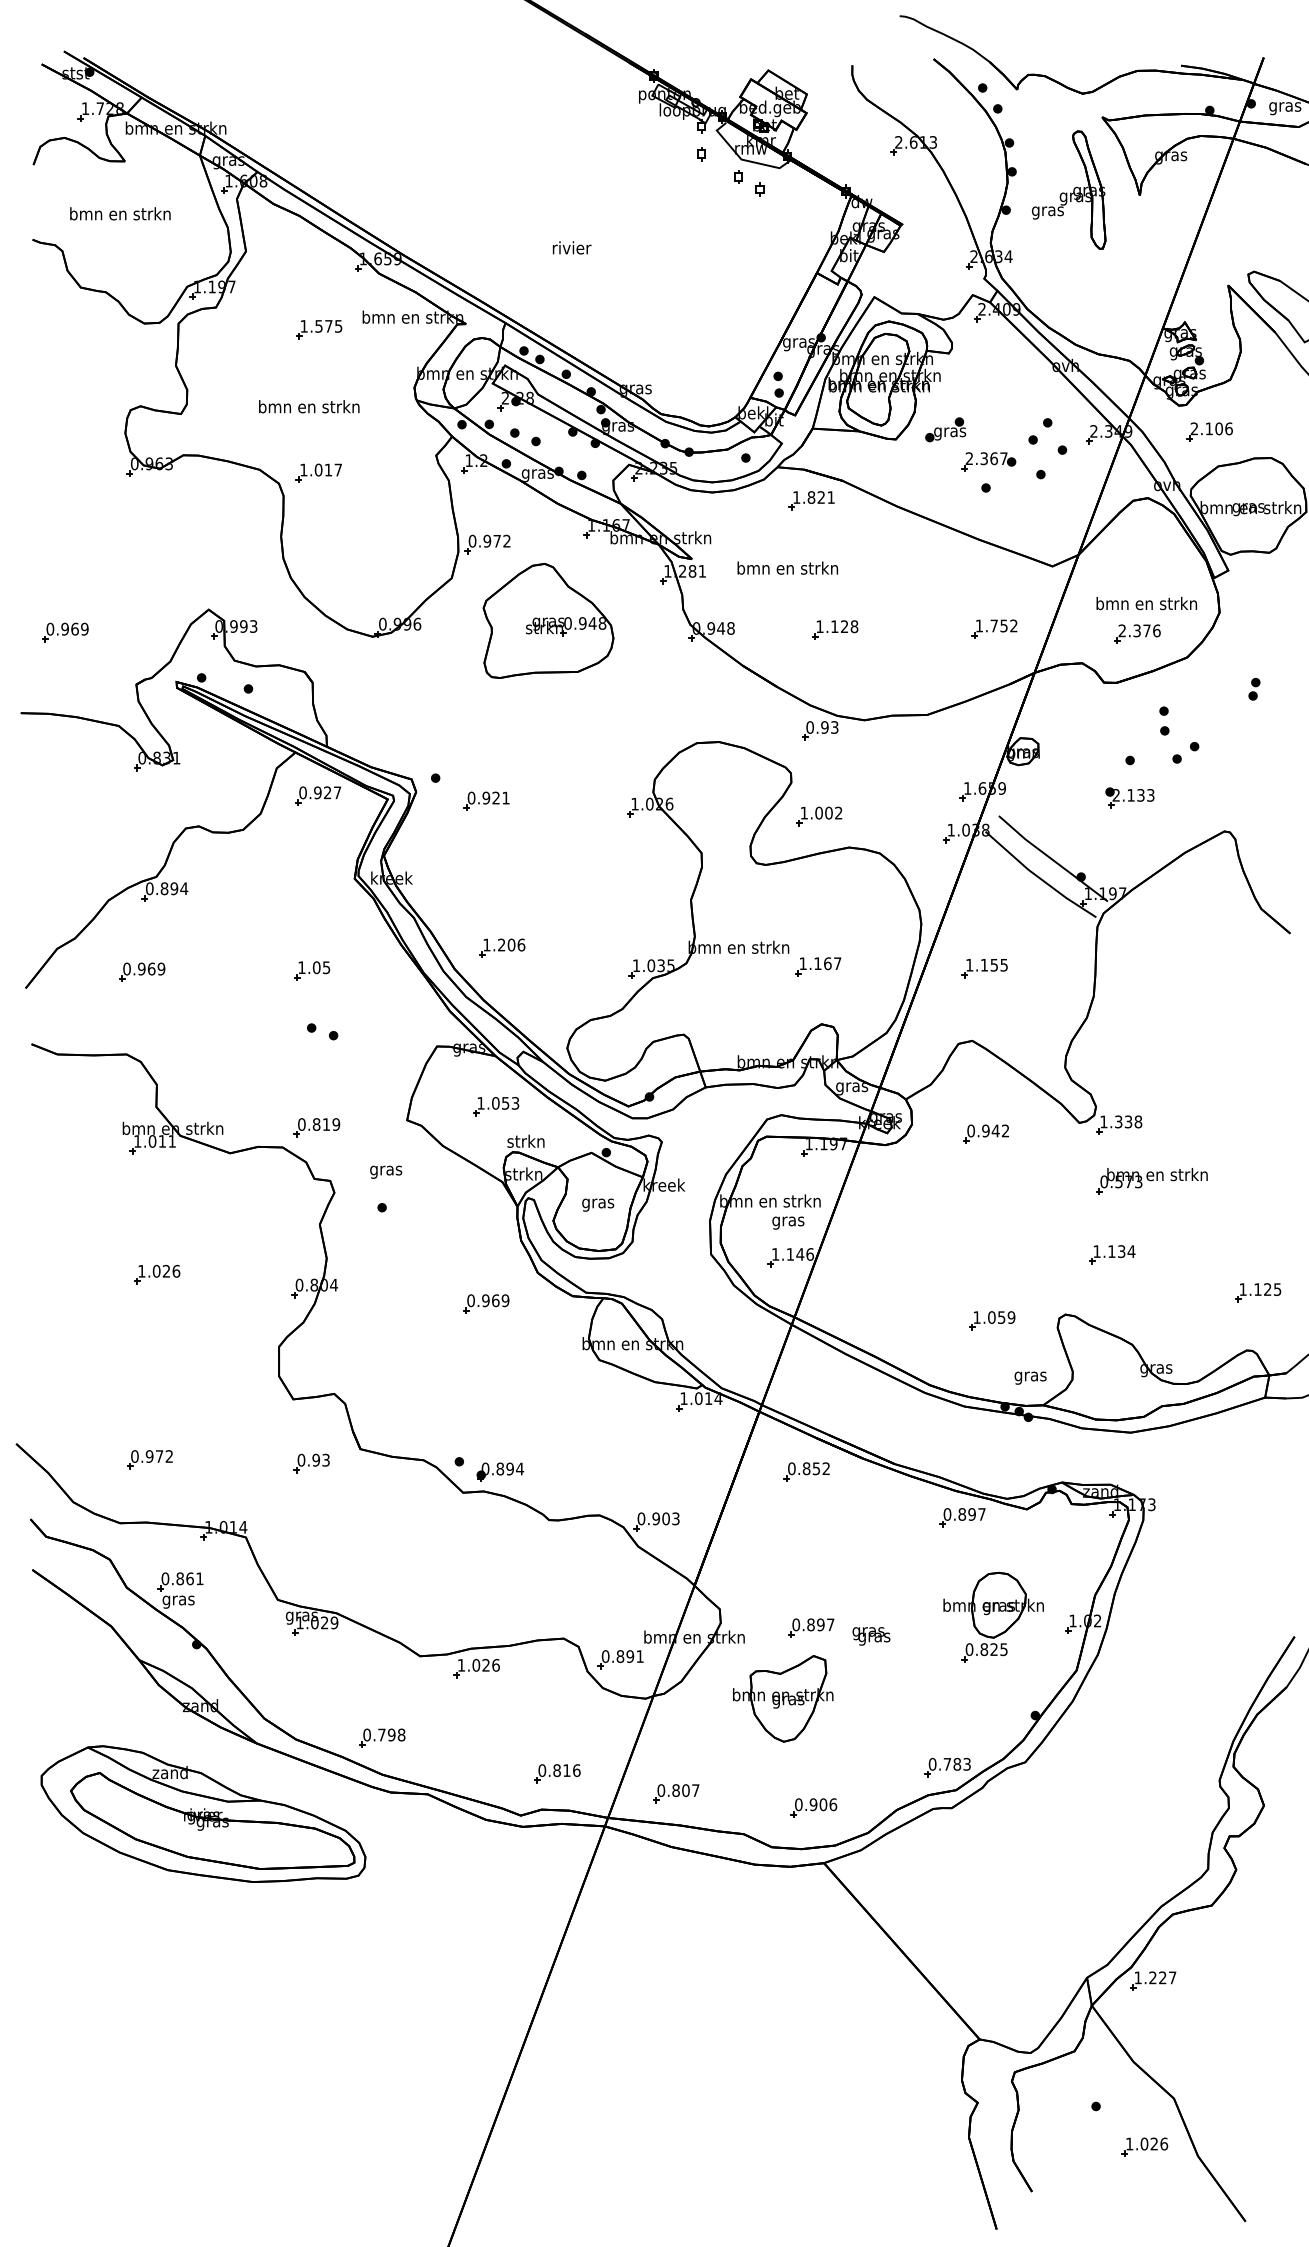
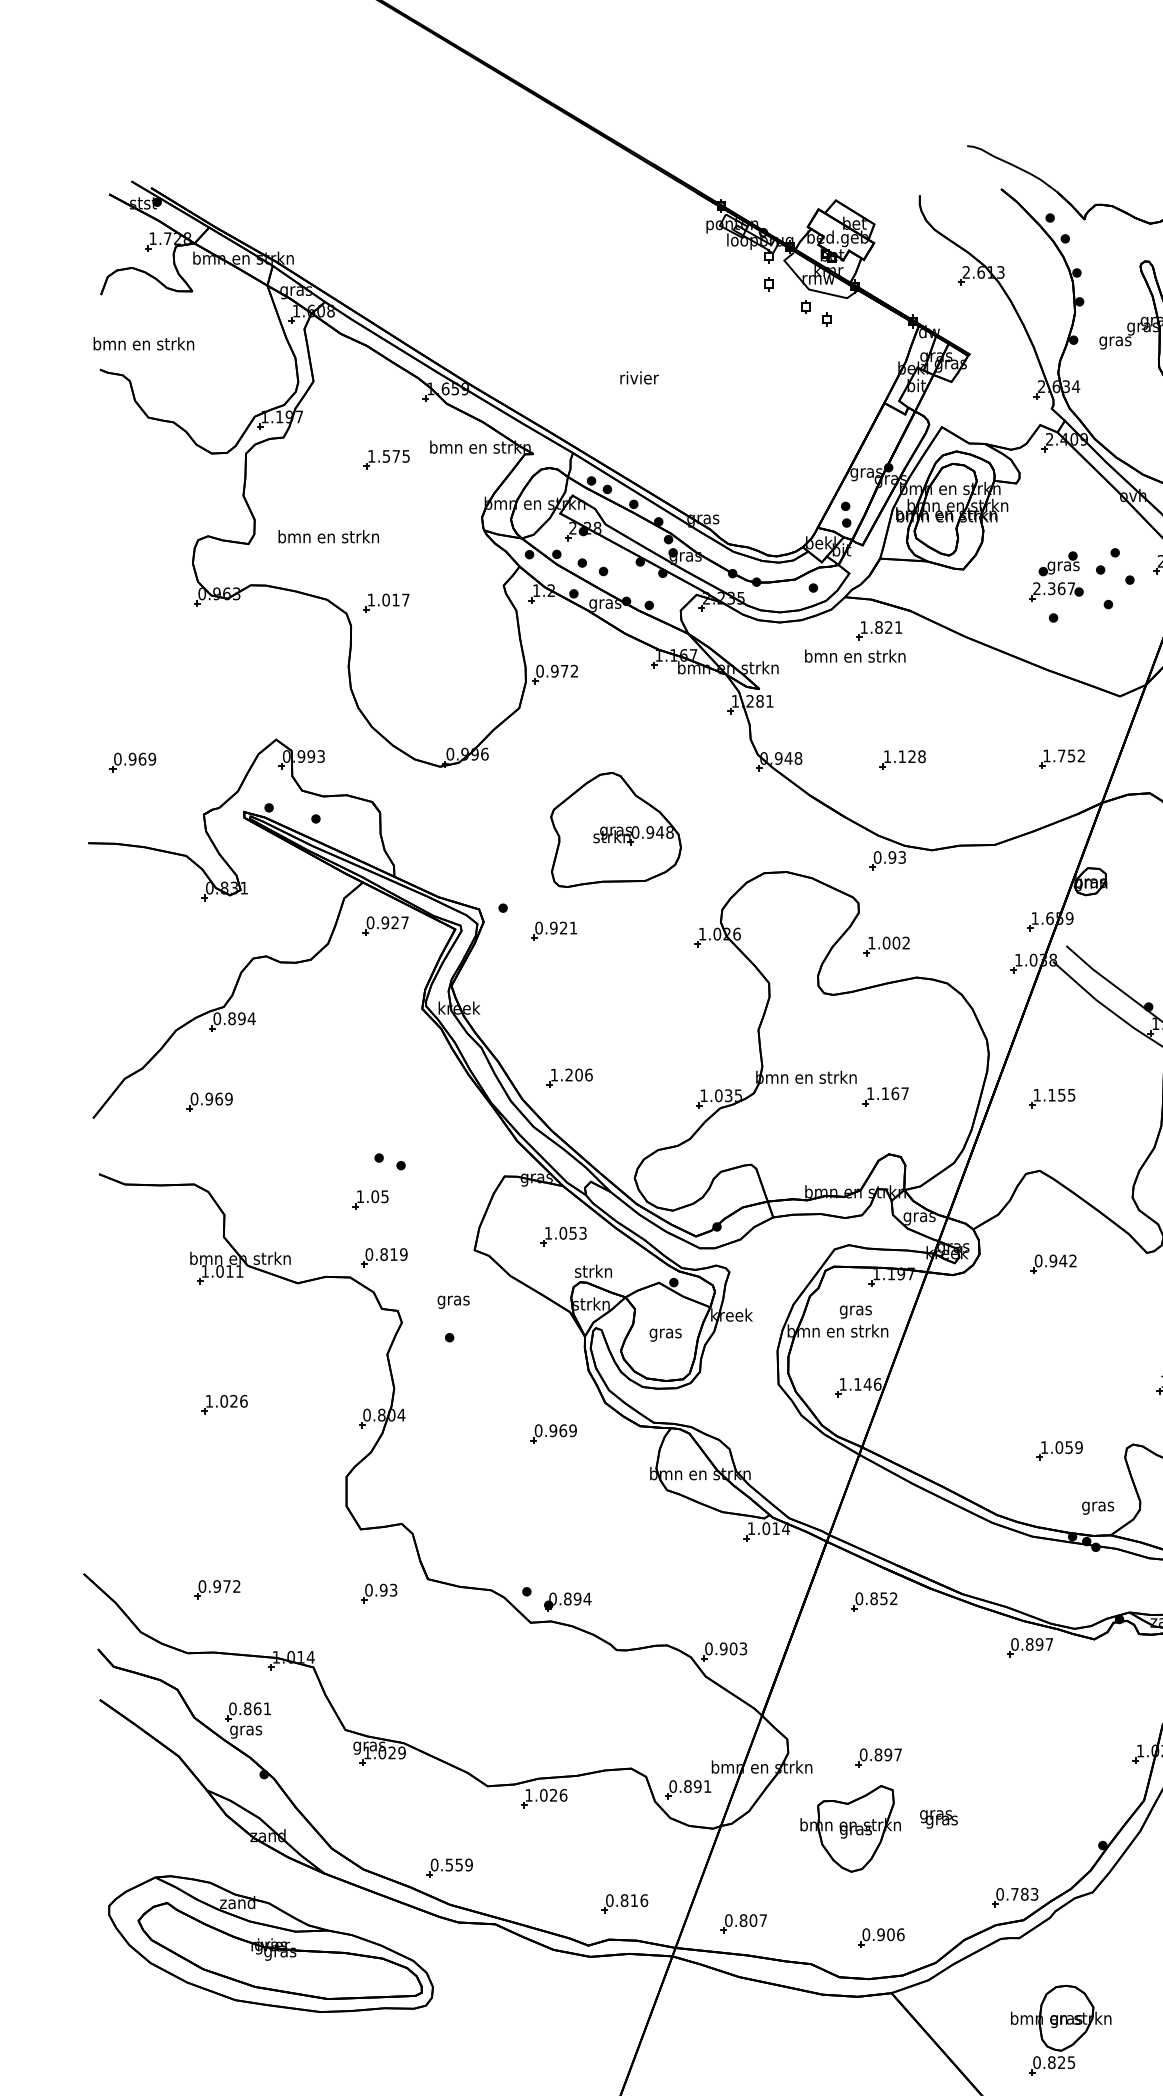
text: (120, 213) -> (144, 343), moved
text: (309, 406) -> (329, 536), moved
part: (945, 429) -> (1059, 563), moved
text: (787, 567) -> (855, 655), moved
part: (548, 620) -> (616, 829), moved
part: (312, 970) -> (371, 1199), moved
text: (788, 1222) -> (856, 1311), moved
part: (993, 1616) -> (1061, 2029), moved
text: (871, 1636) -> (939, 1819), moved
text: (391, 1734) -> (459, 1864), 0.798 -> 0.559

